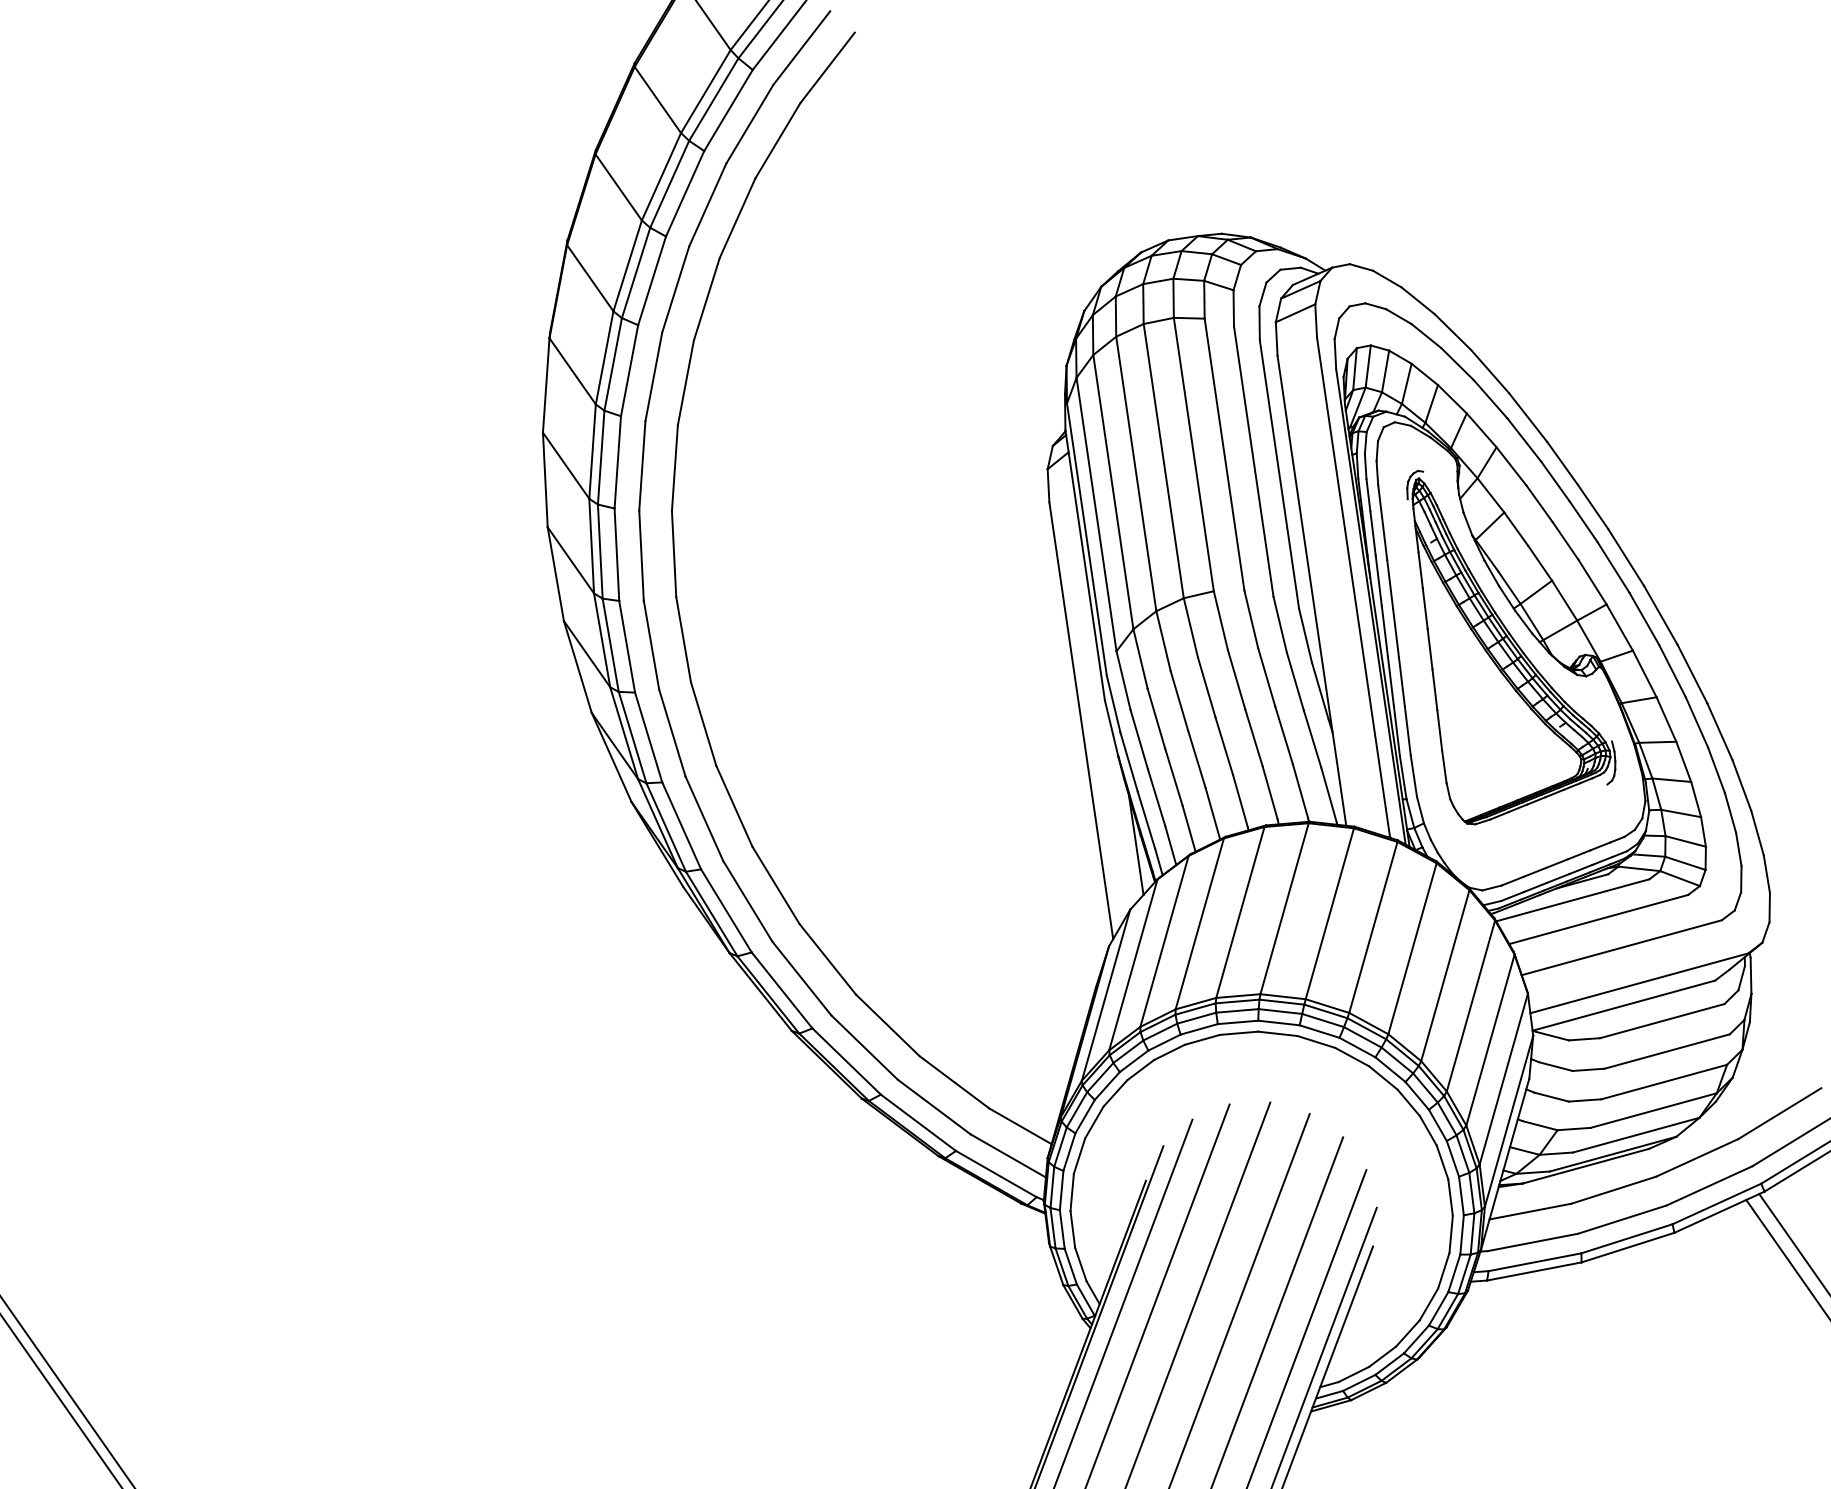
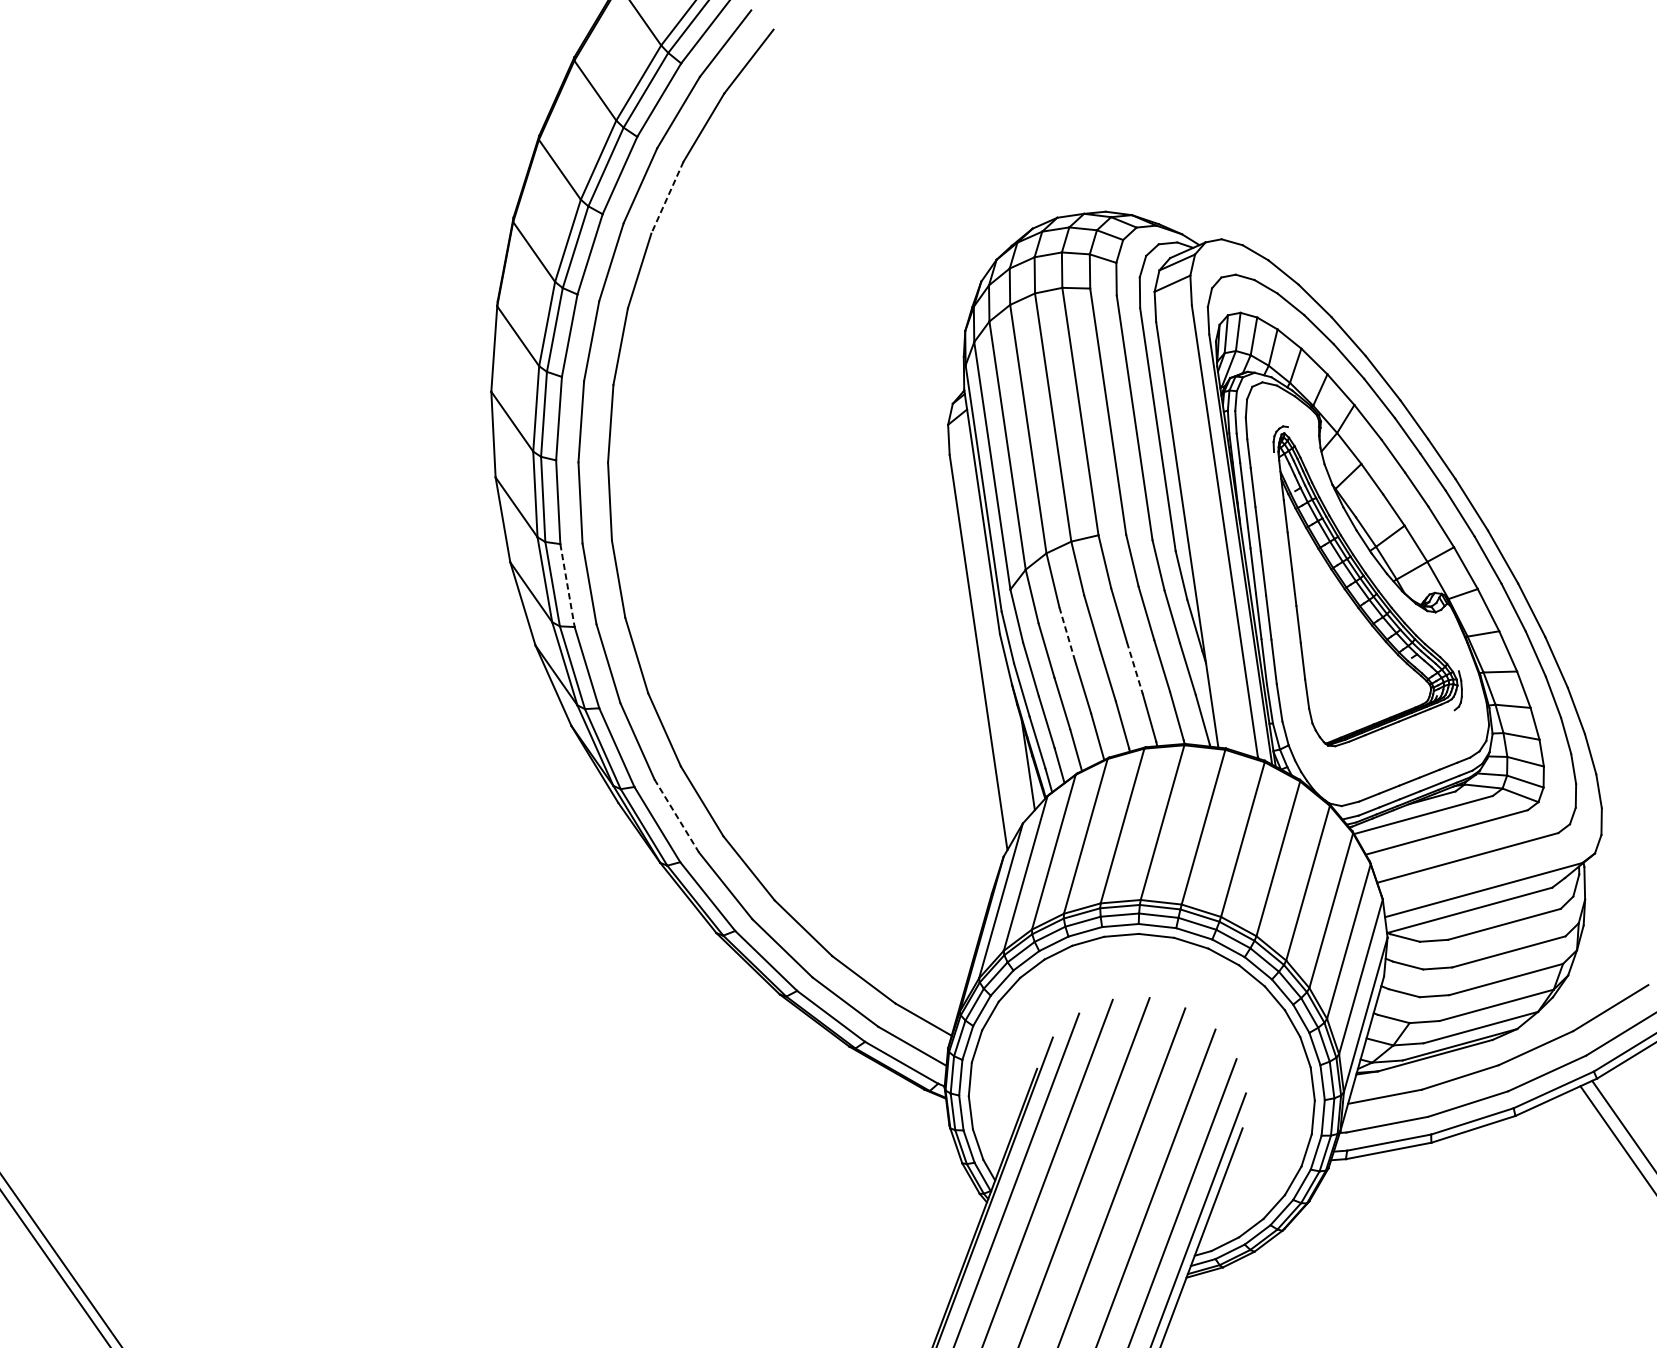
line: (737, 218) -> (667, 197), solid -> dashed
line: (627, 647) -> (567, 586), solid -> dashed
line: (1179, 701) -> (1067, 635), solid -> dashed
line: (1254, 737) -> (1135, 667), solid -> dashed
line: (748, 901) -> (677, 816), solid -> dashed

